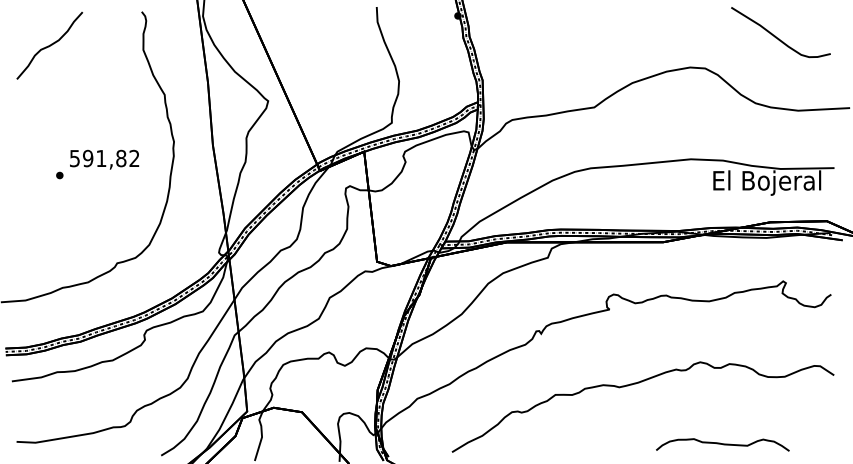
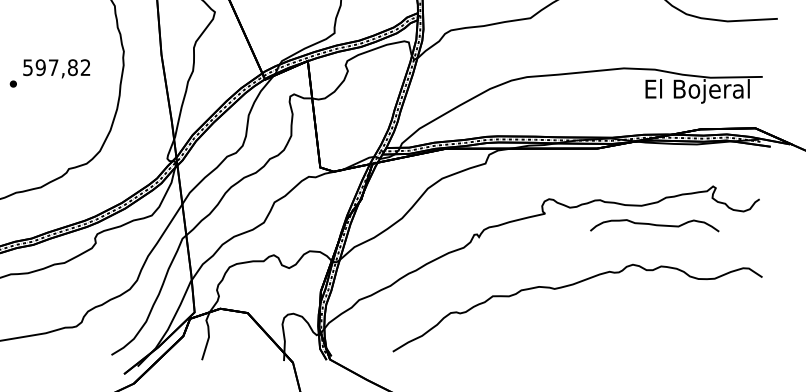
text: (101, 158) -> (53, 67), 591,82 -> 597,82
curve: (722, 444) -> (654, 225), moved

